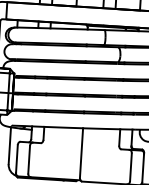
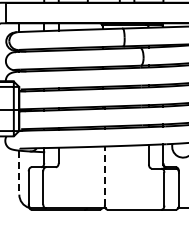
line: (9, 145) -> (19, 172), solid -> dashed
line: (81, 153) -> (104, 176), solid -> dashed

